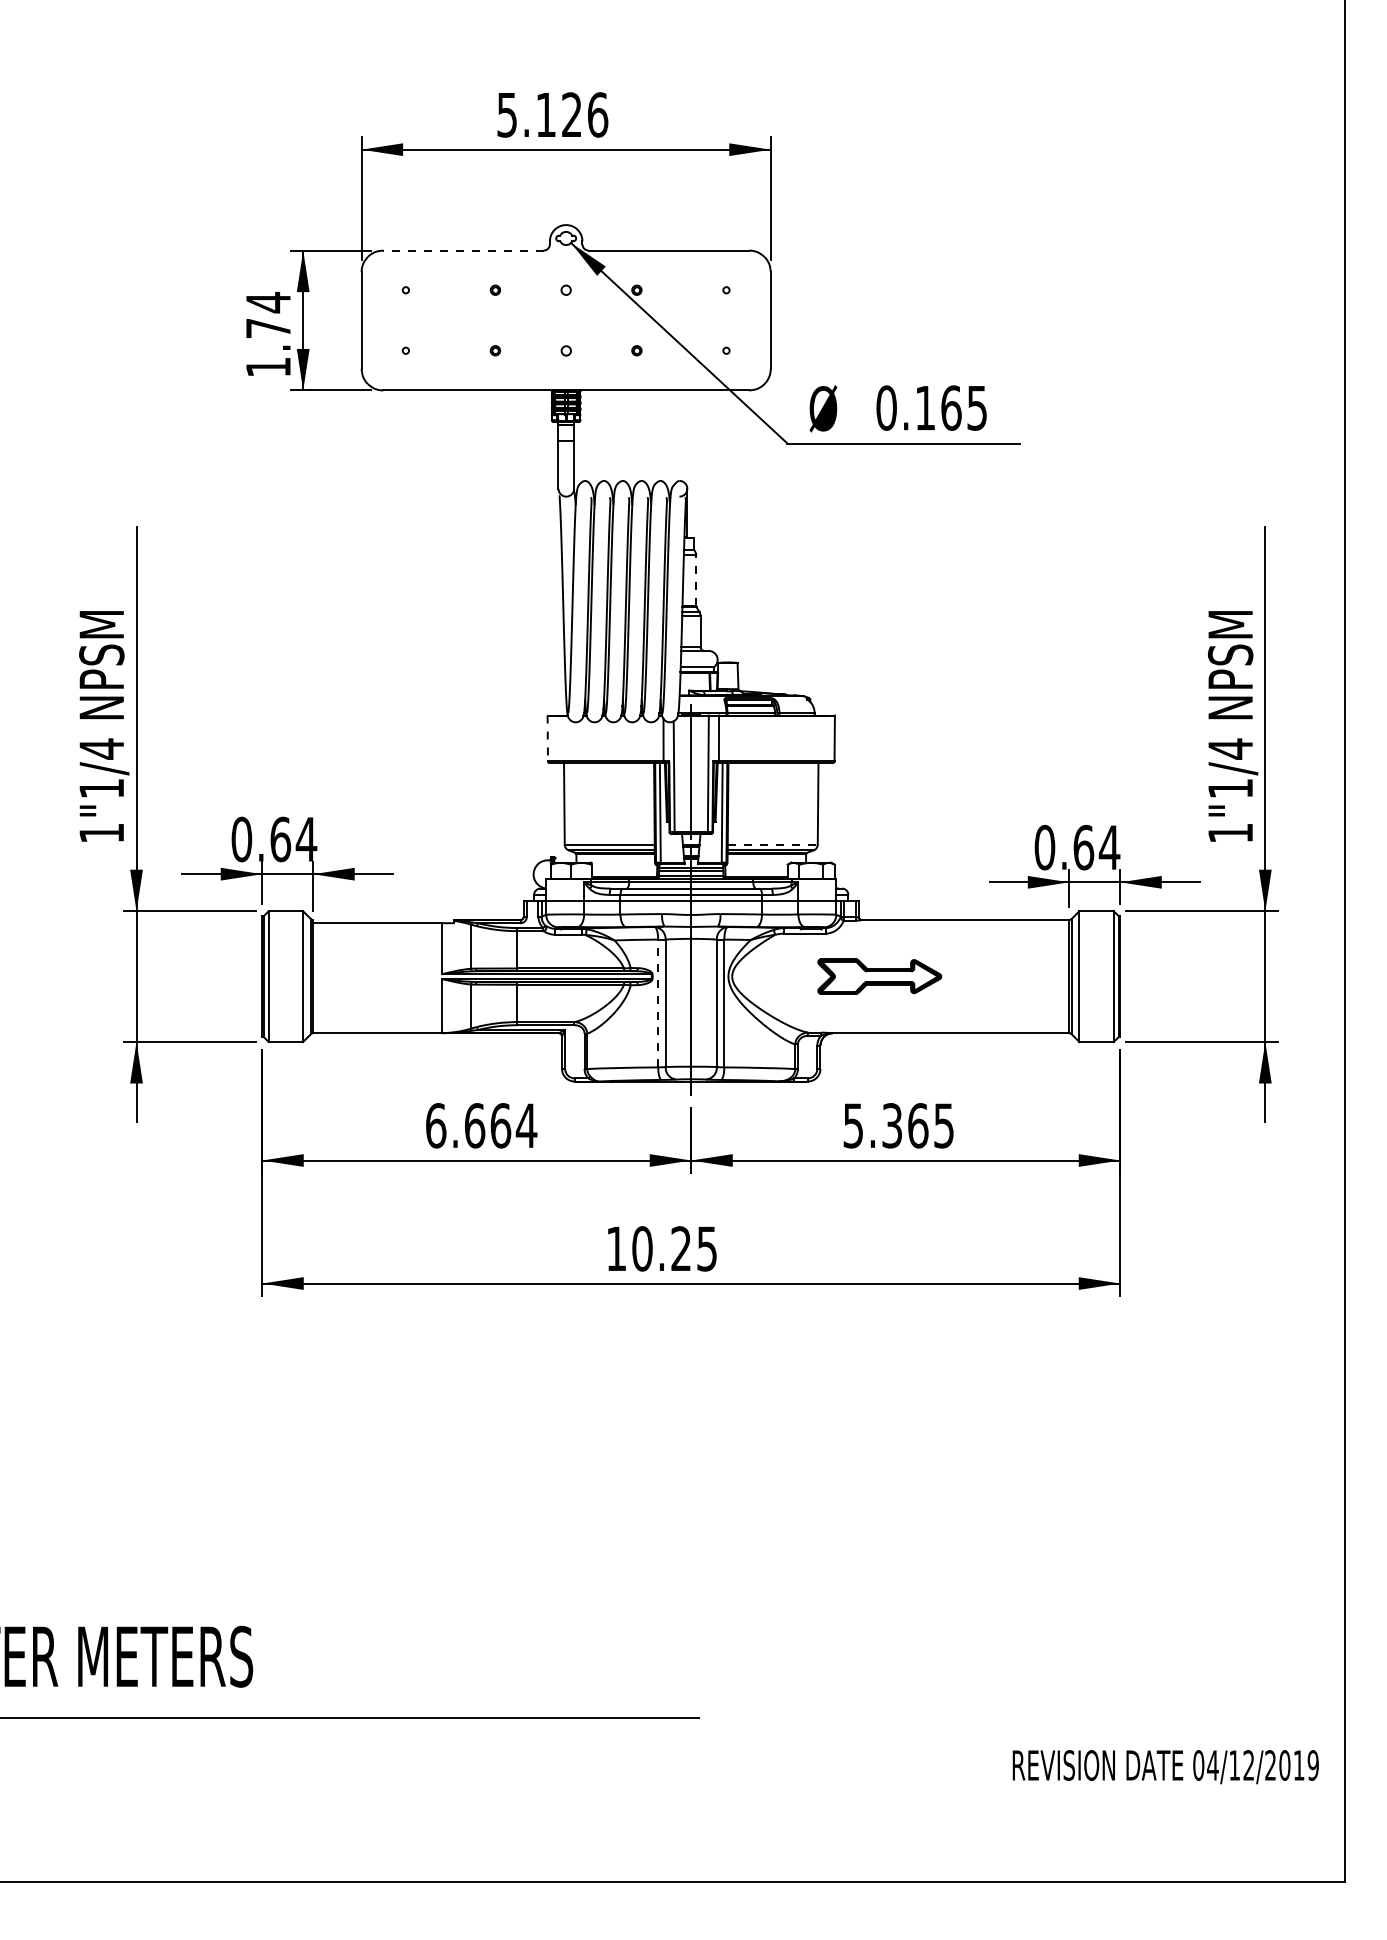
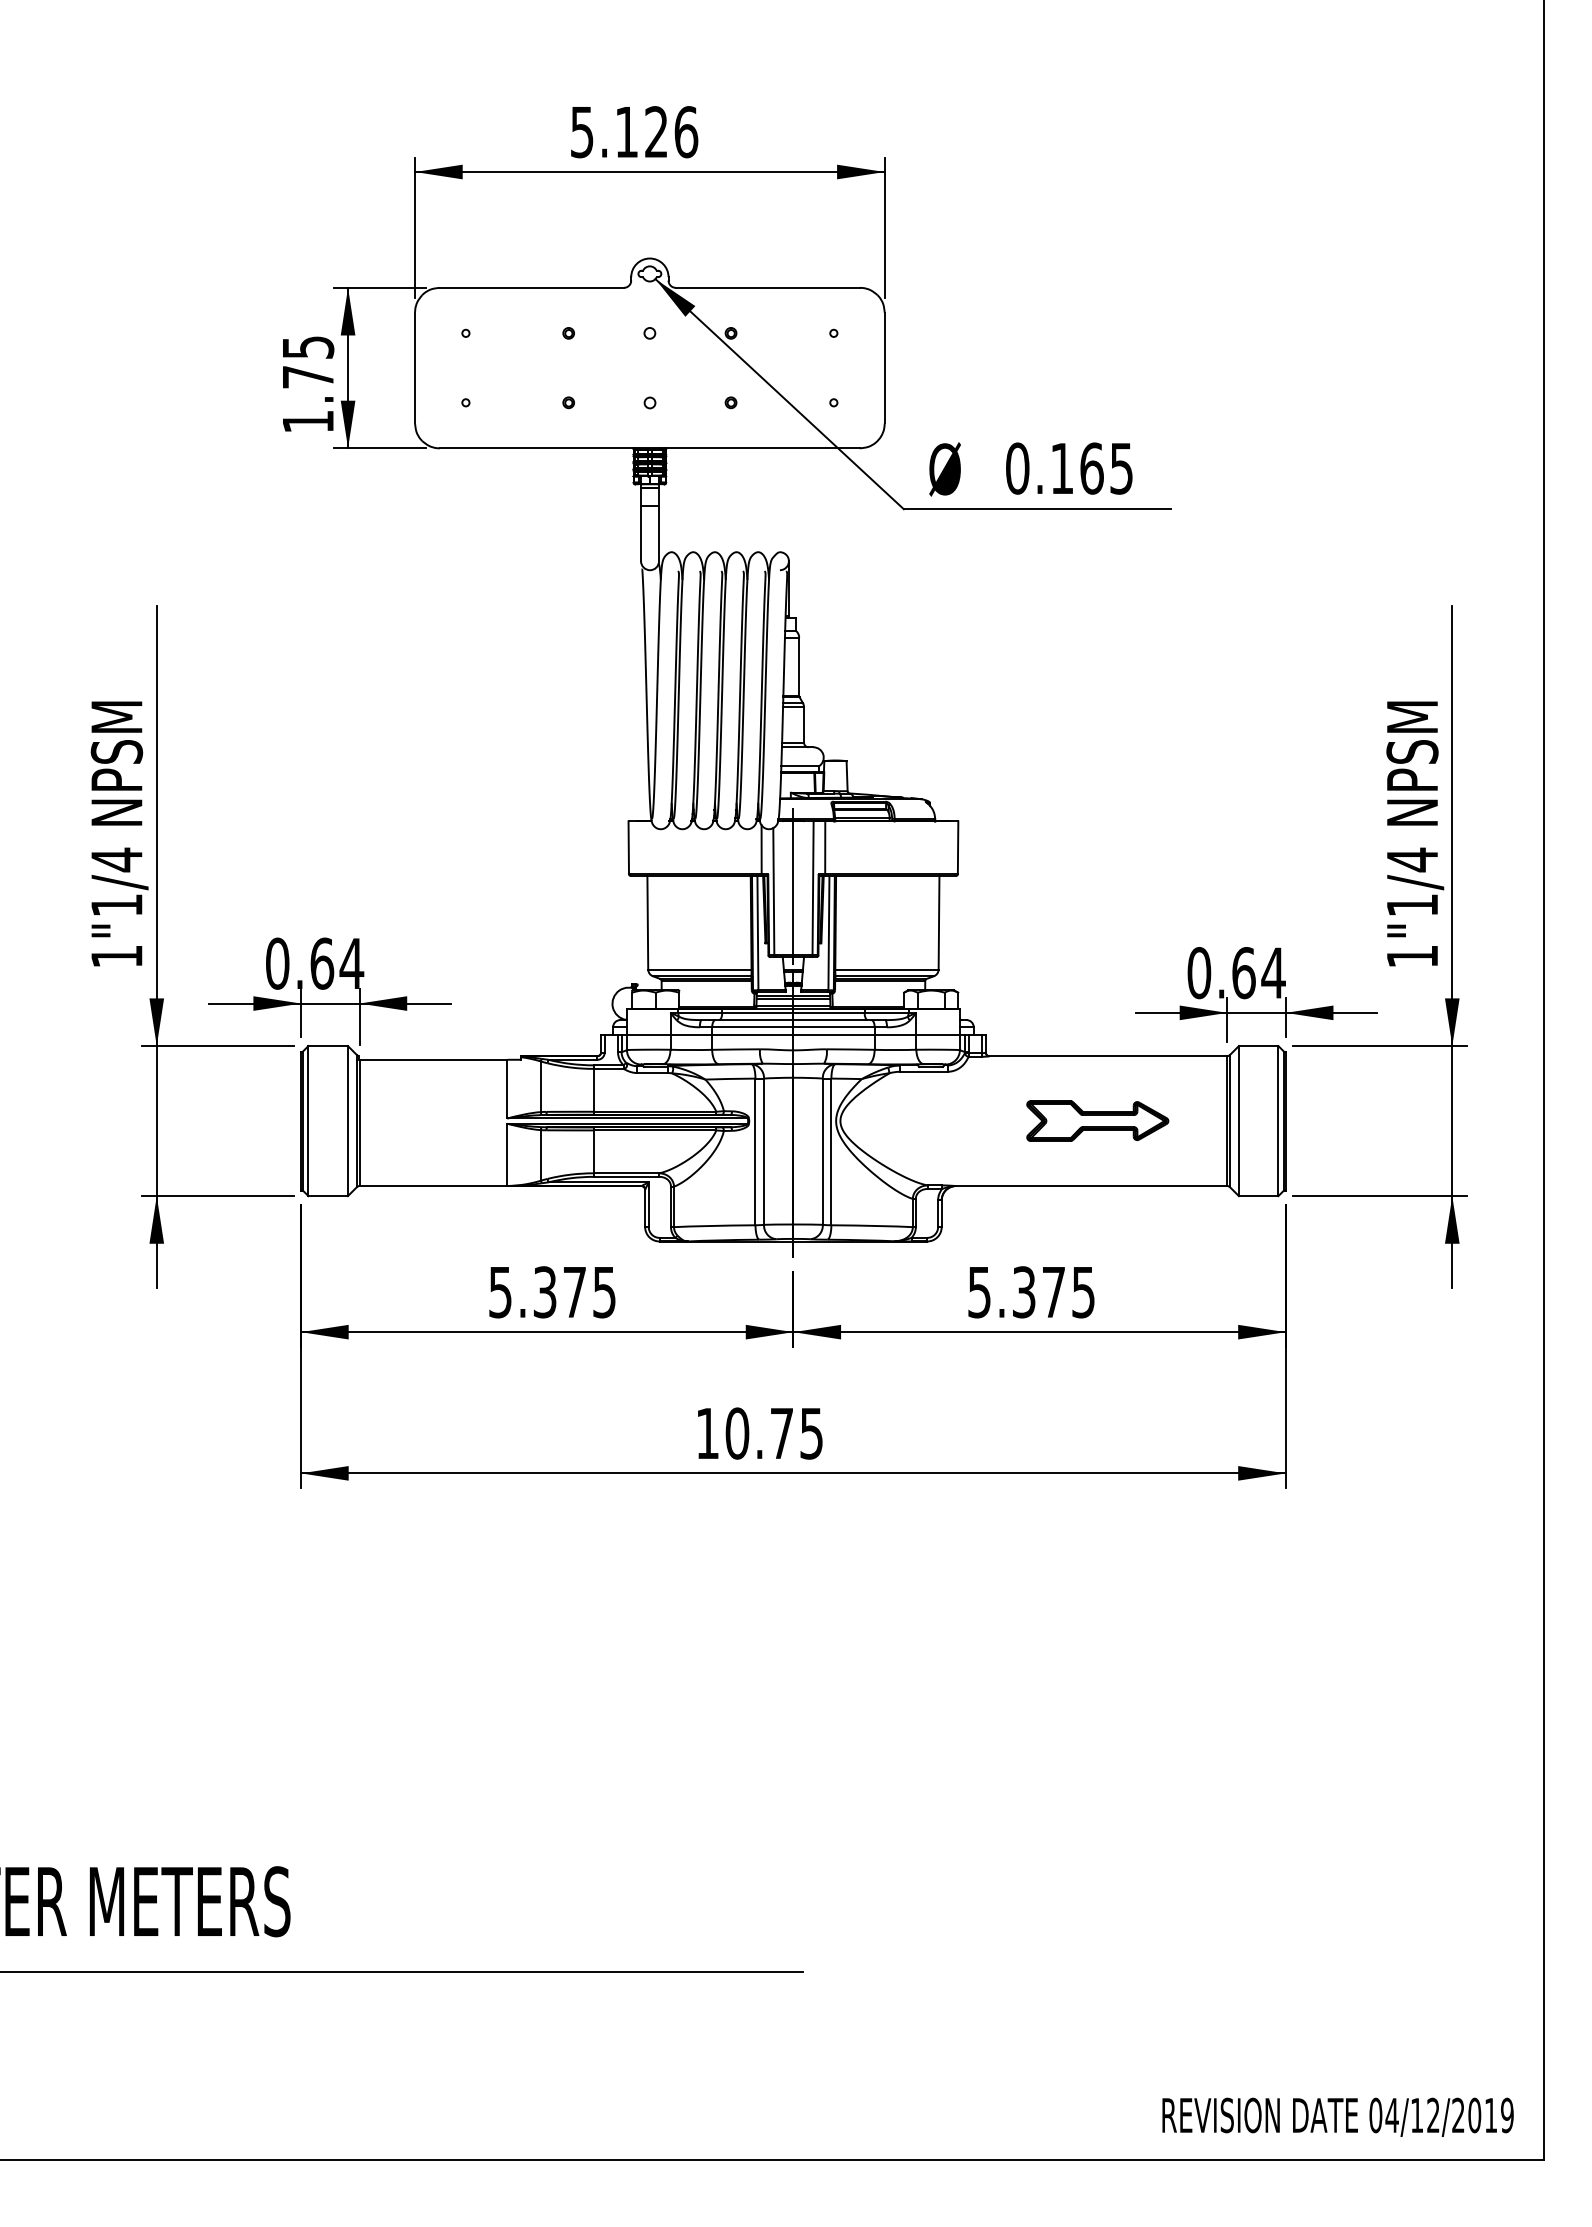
line: (463, 250) -> (531, 287), dashed -> solid
text: (268, 302) -> (308, 347), 1.74 -> 1.75
line: (696, 580) -> (799, 666), dashed -> solid
line: (547, 739) -> (628, 848), dashed -> solid
line: (772, 844) -> (886, 969), dashed -> solid
part: (879, 976) -> (1097, 1120), moved
line: (658, 1003) -> (755, 1151), dashed -> solid
text: (481, 1125) -> (552, 1292), 6.664 -> 5.375
text: (917, 1125) -> (1053, 1292), 5.365 -> 5.375
text: (680, 1247) -> (781, 1432), 10.25 -> 10.75
text: (1165, 1766) -> (1337, 2116), moved

